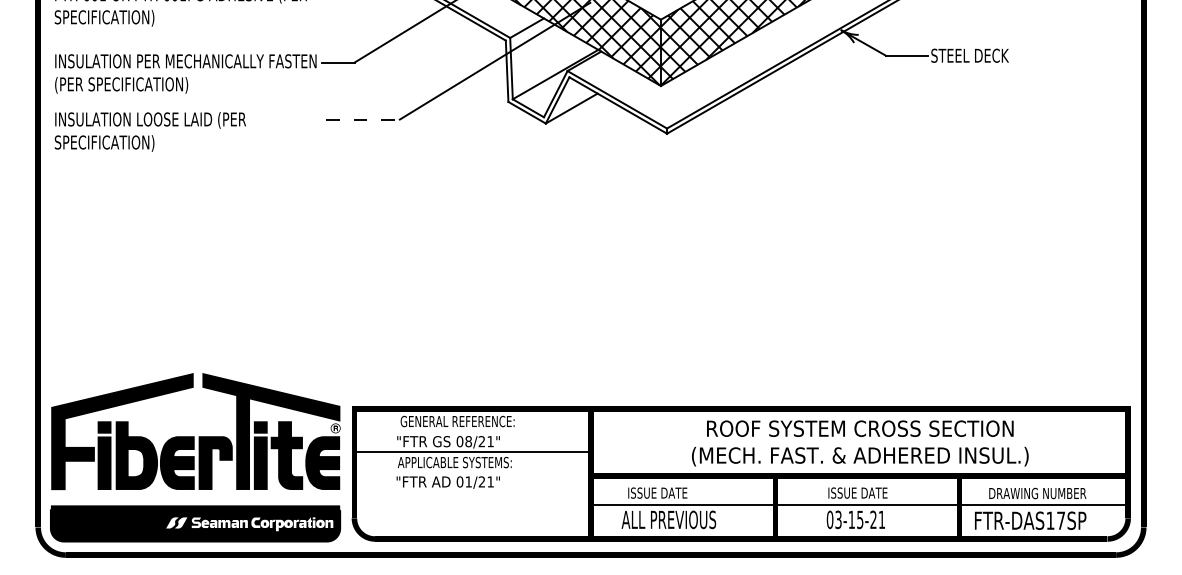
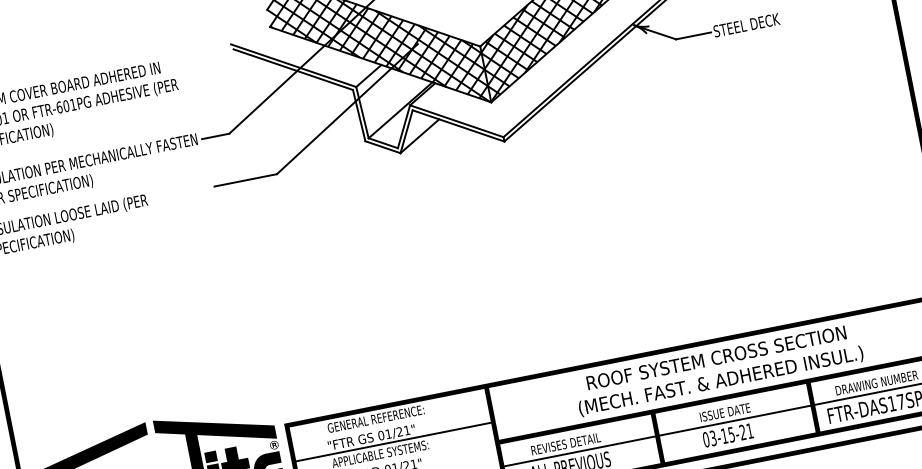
line: (363, 119) -> (246, 180), dashed -> solid
text: (468, 441) -> (388, 434), 08/21" -> 01/21"
text: (669, 492) -> (566, 443), ISSUE DATE -> REVISES DETAIL

